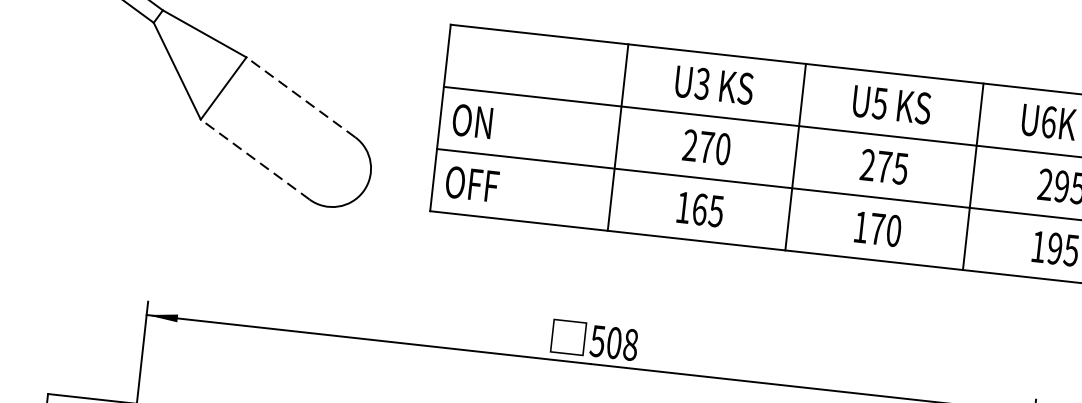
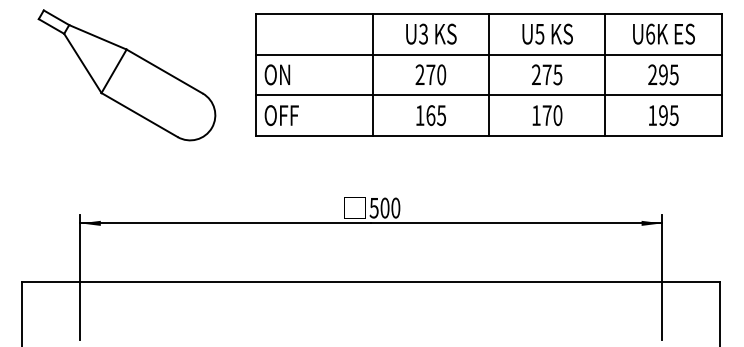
line: (300, 97) -> (164, 71), dashed -> solid
line: (254, 160) -> (139, 115), dashed -> solid
text: (630, 345) -> (395, 208), 508 -> 500

